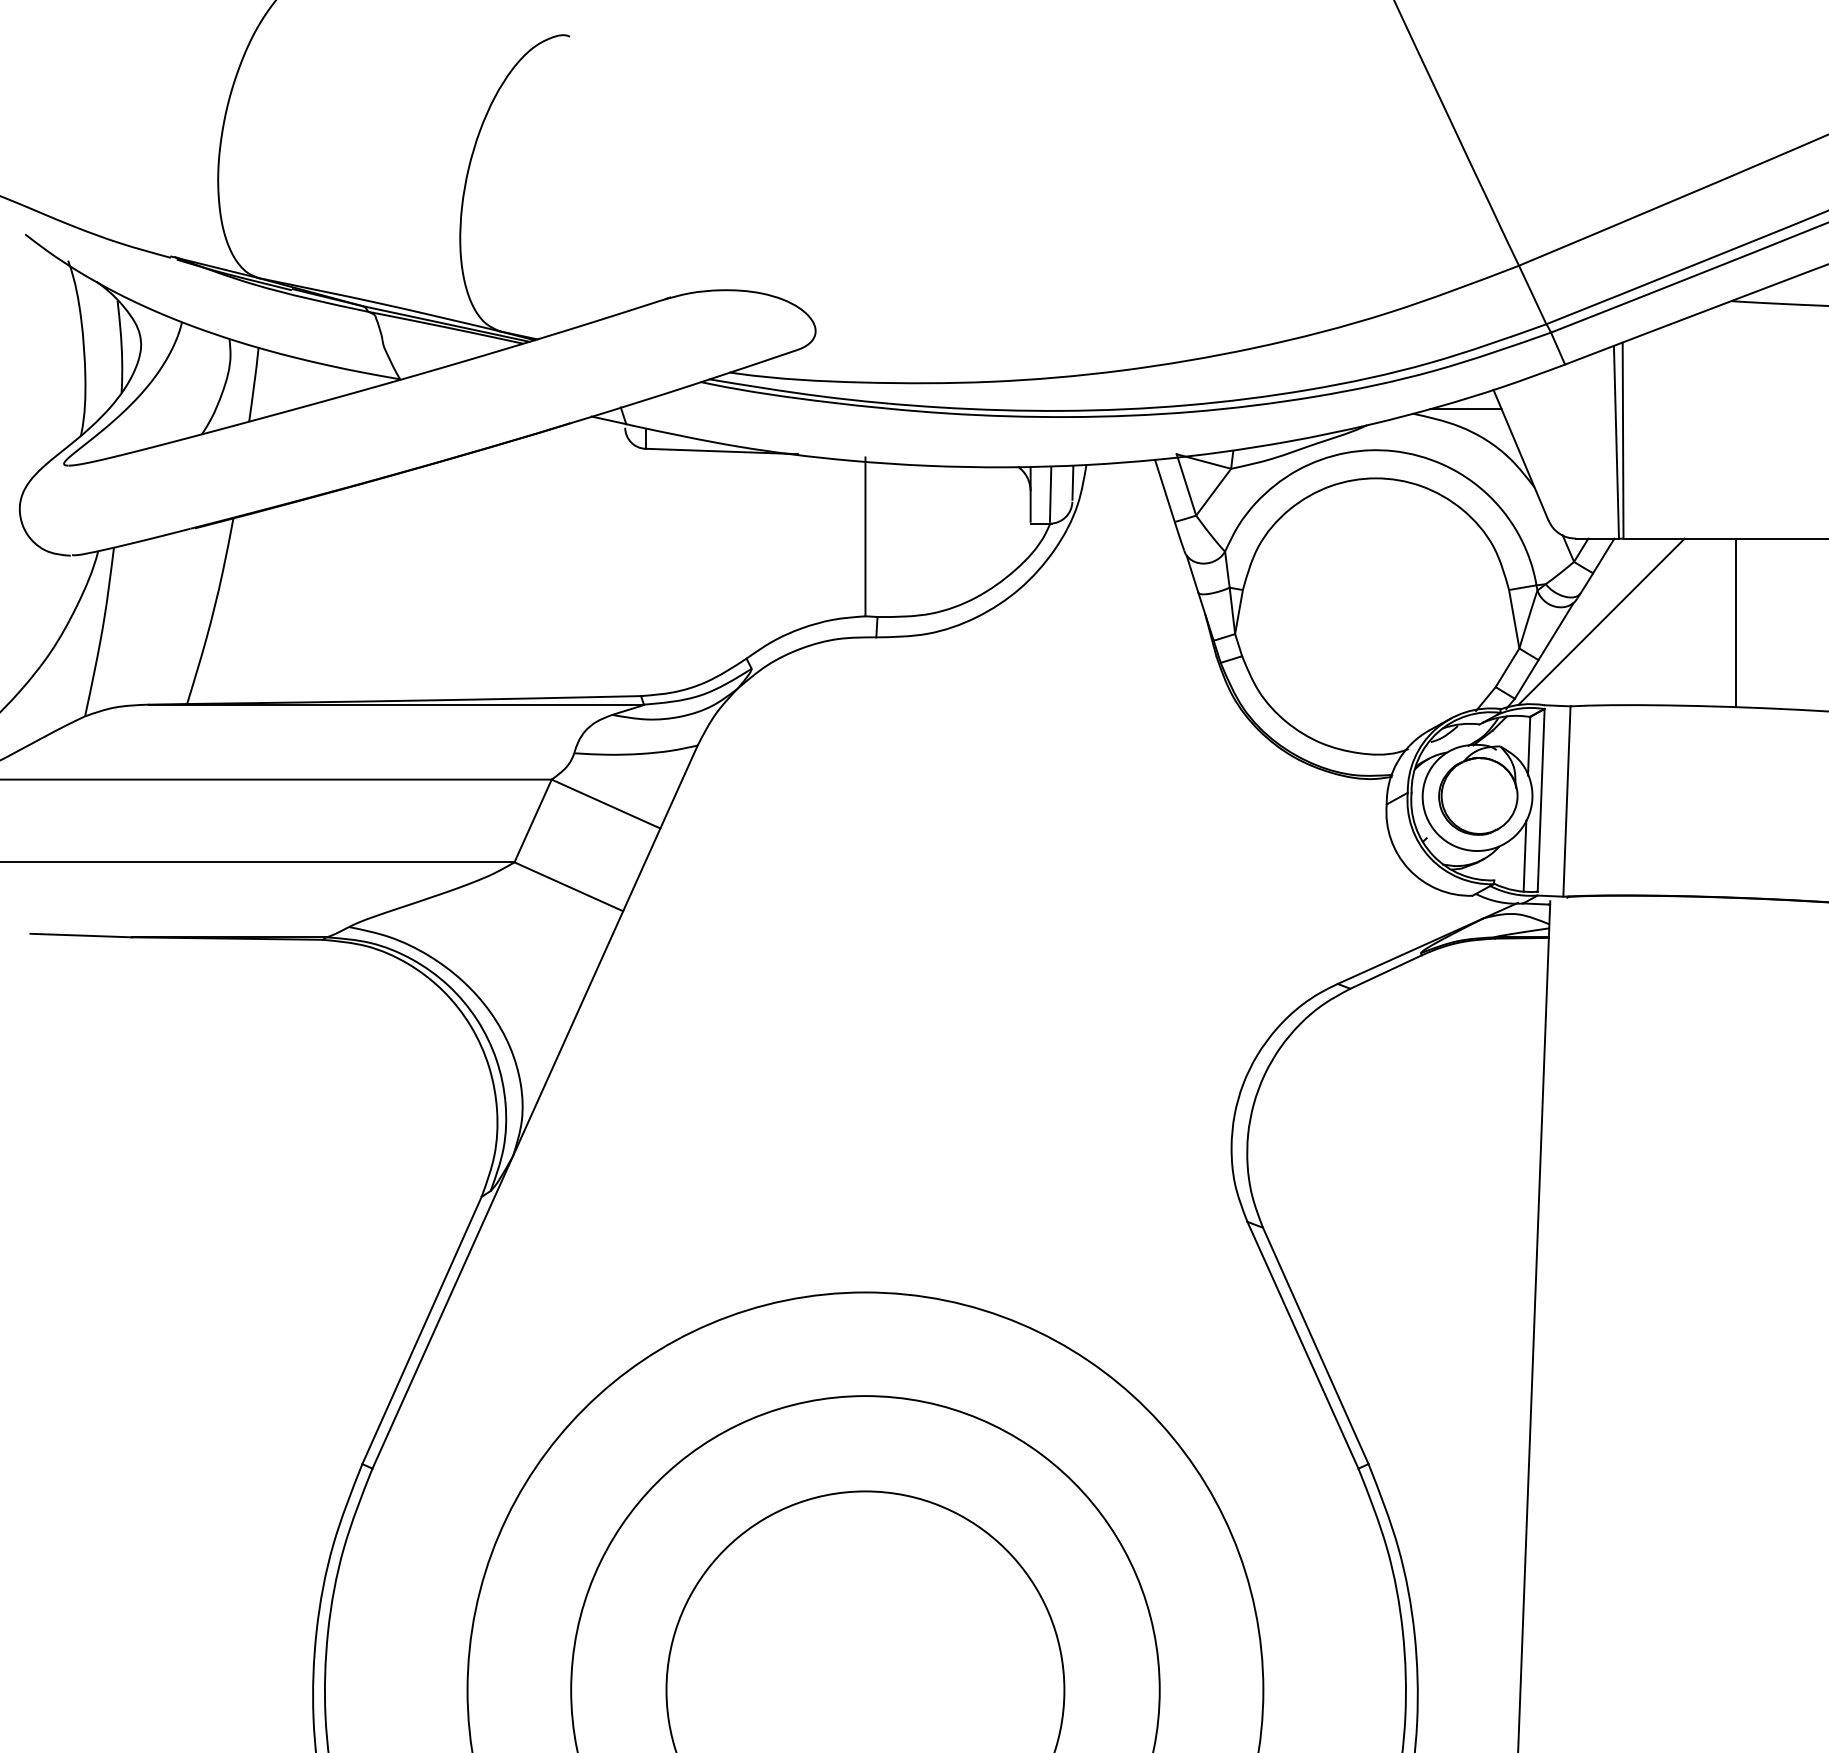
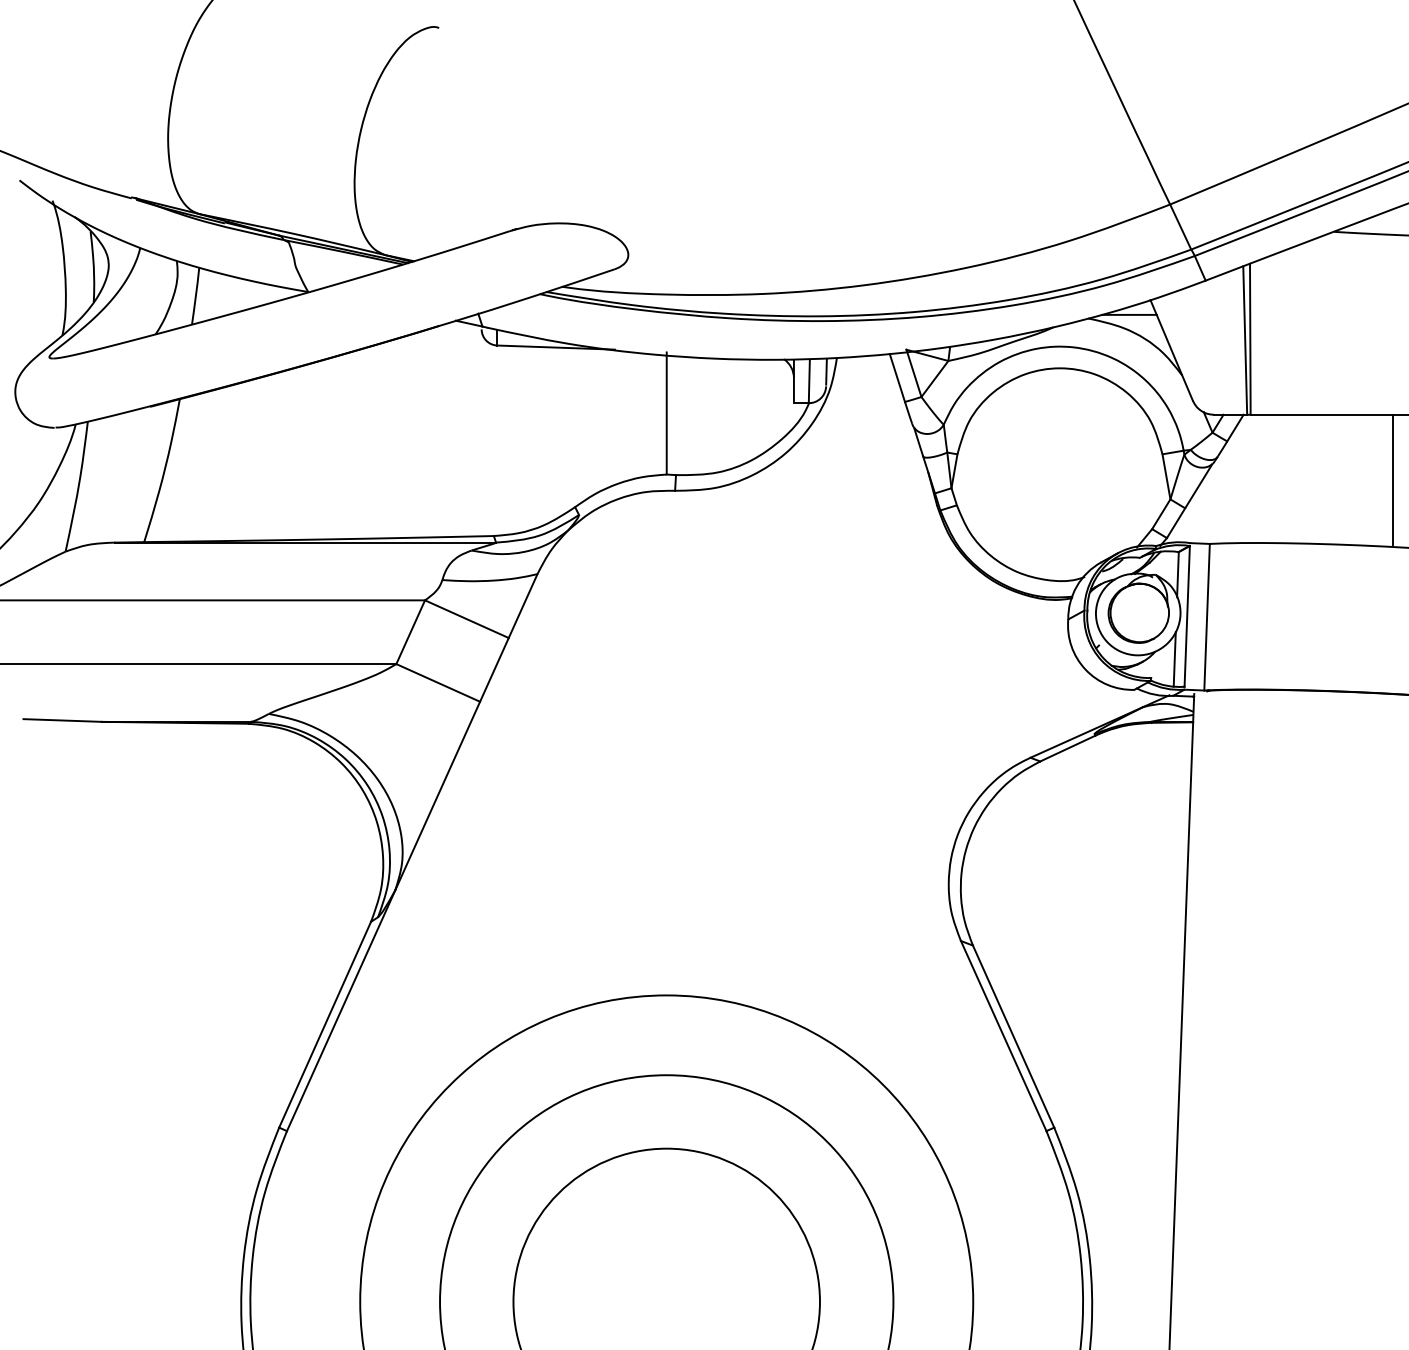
line: (1601, 621) -> (1233, 478), removed
line: (1736, 622) -> (1393, 479), moved

